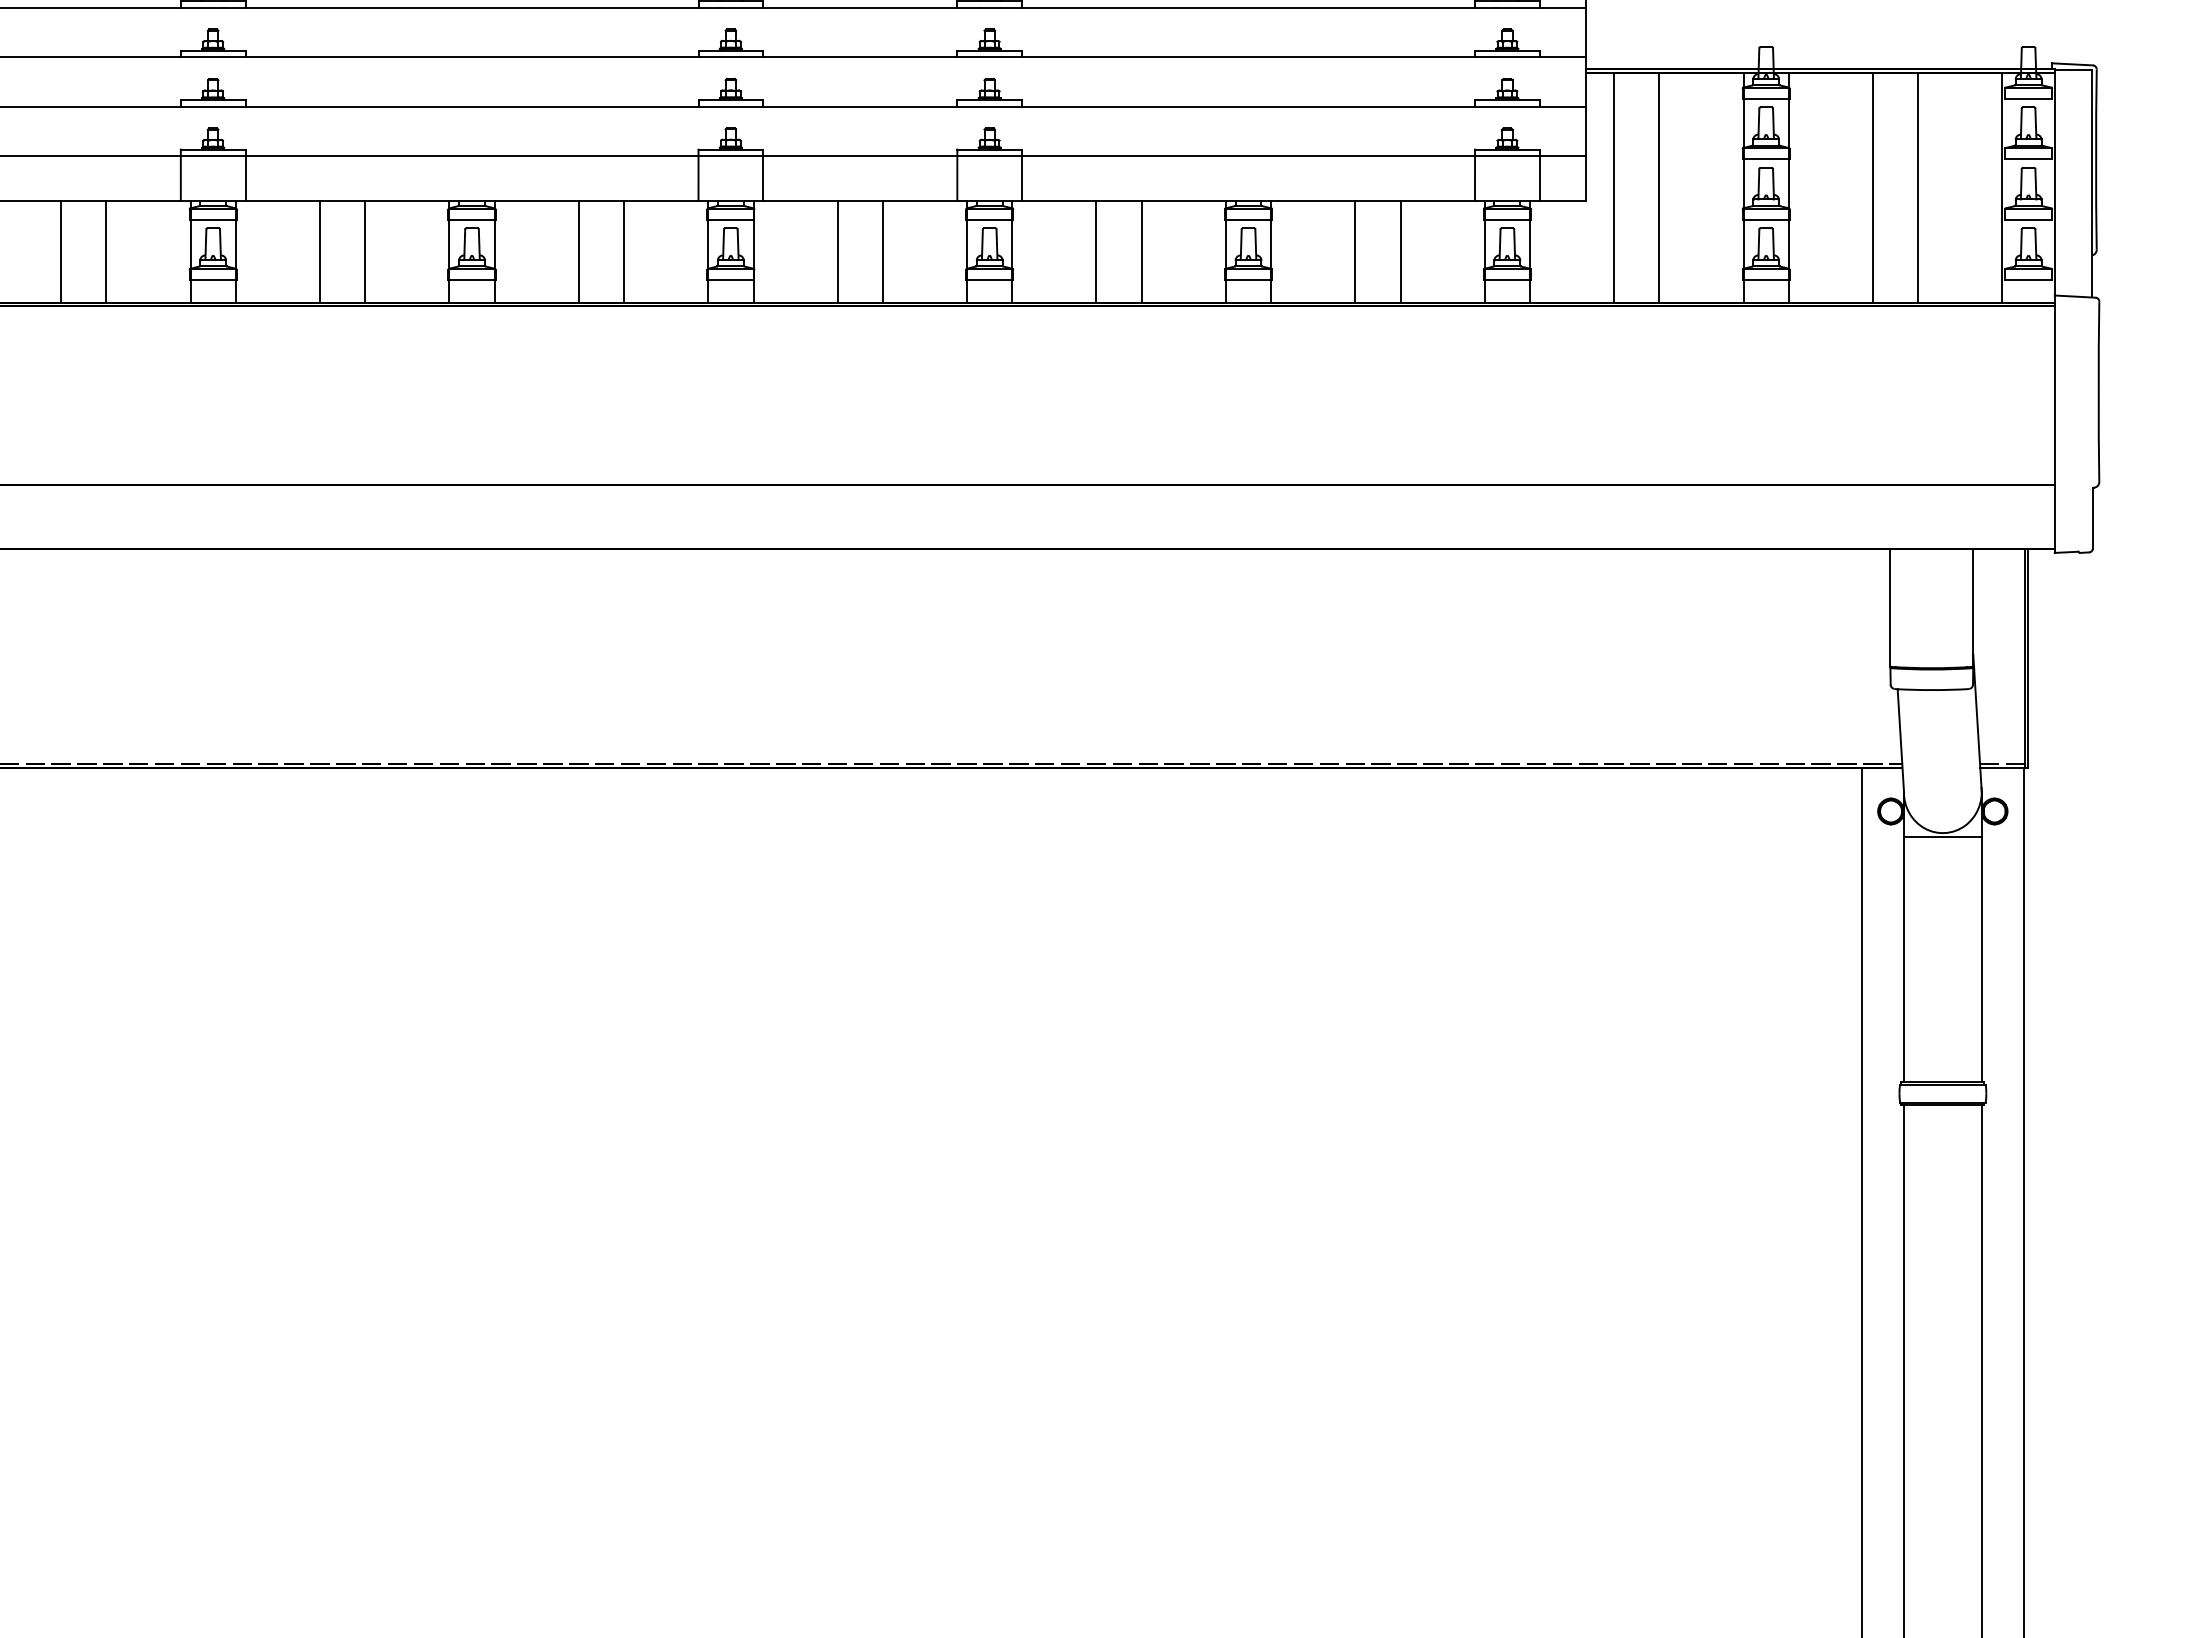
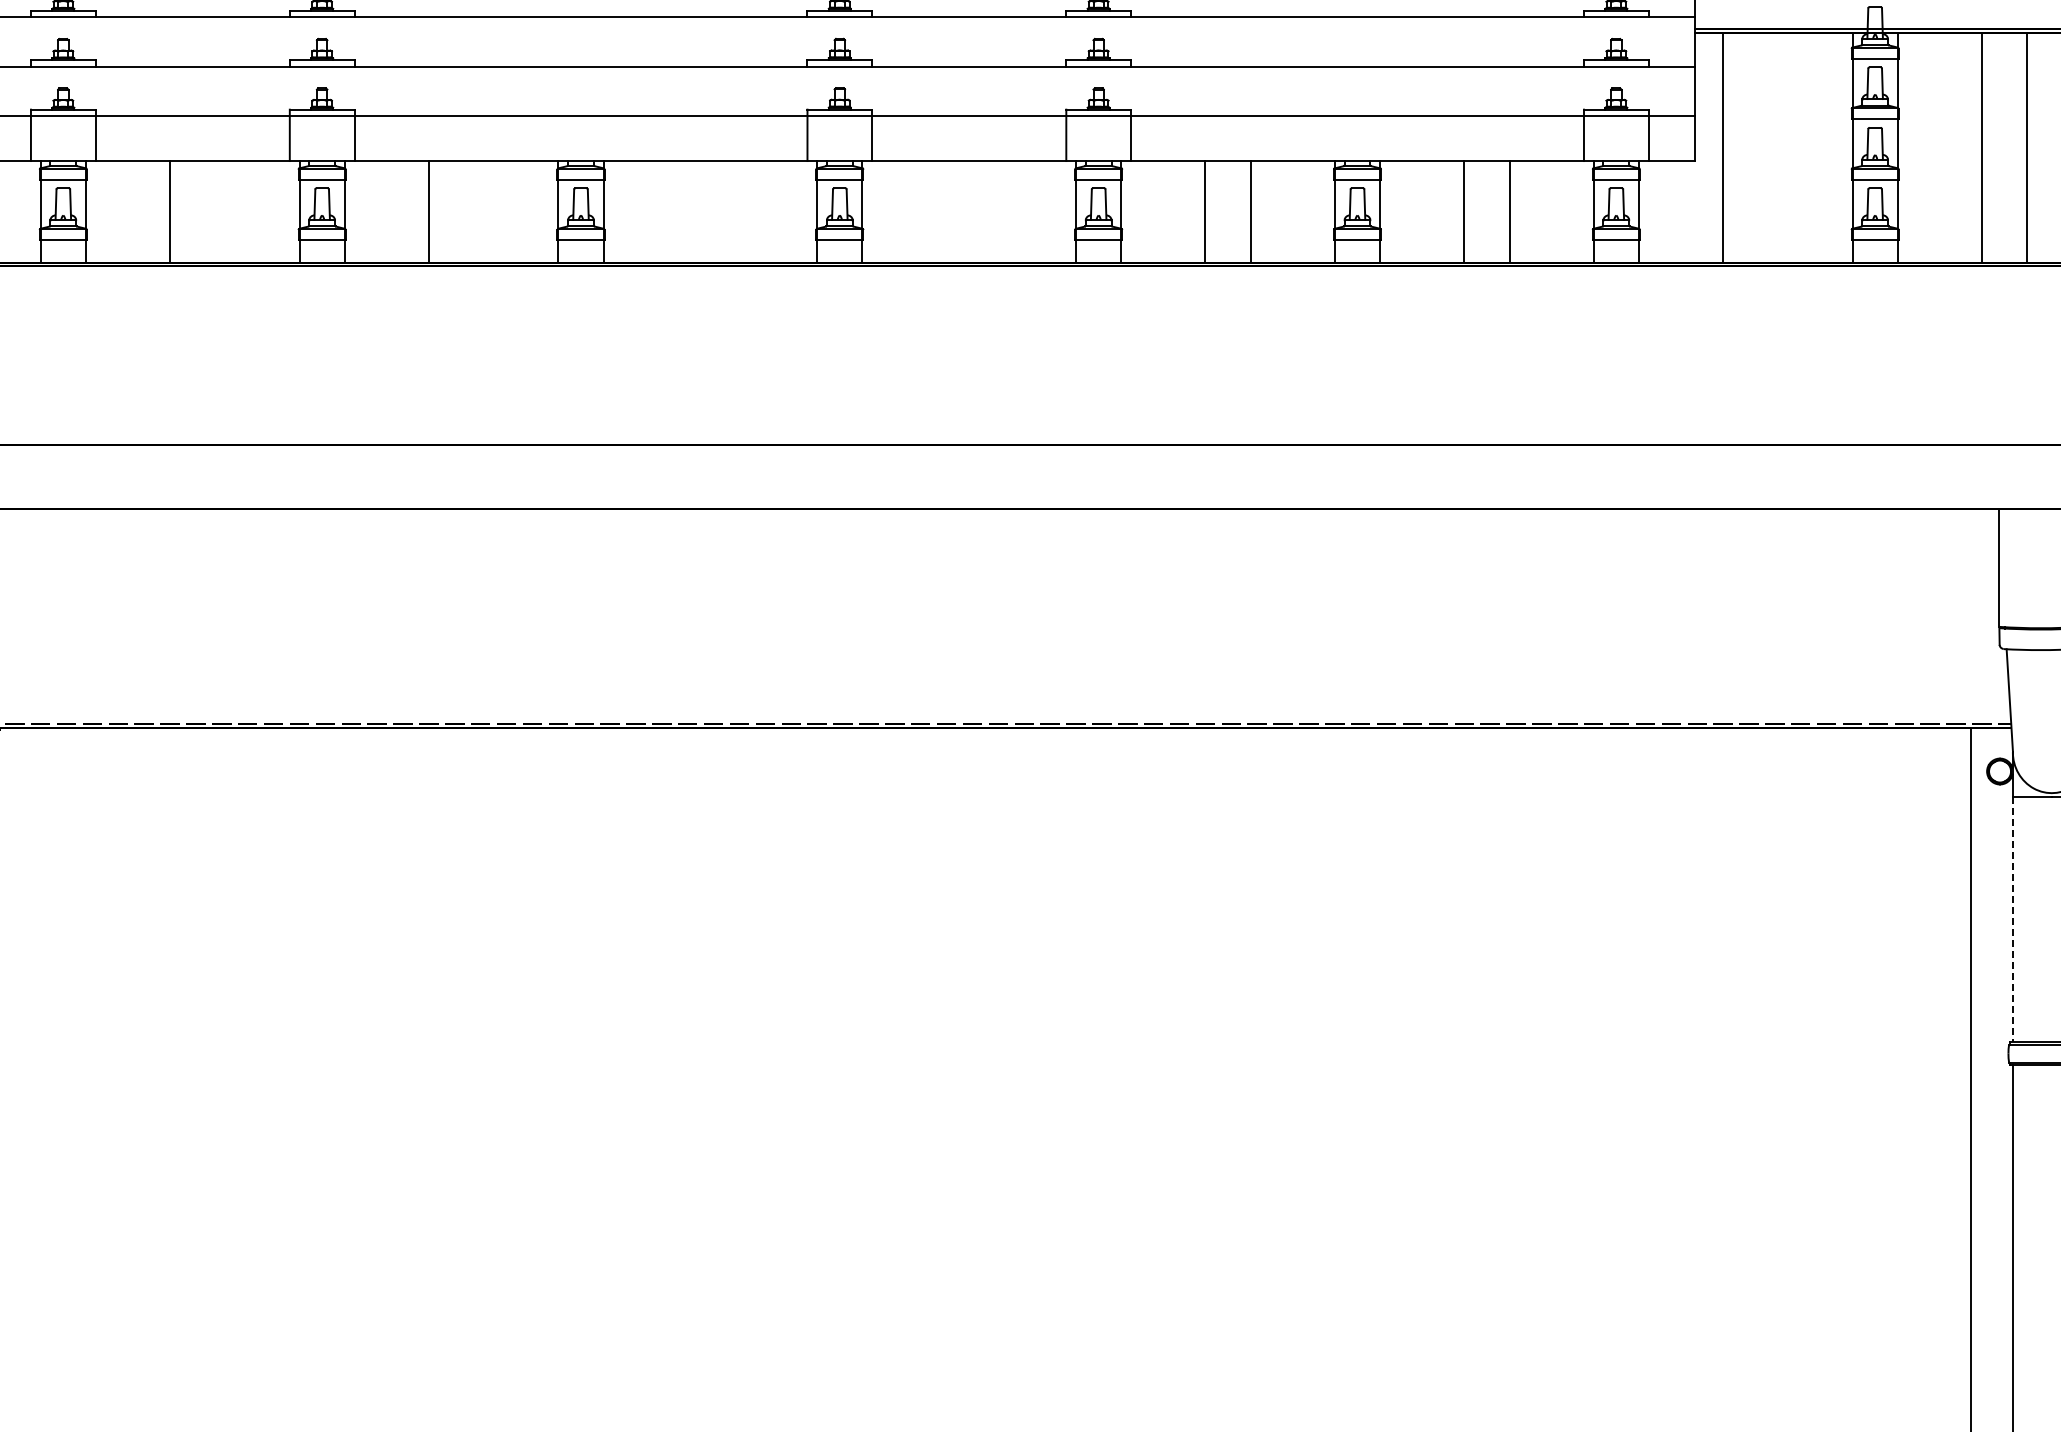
line: (1659, 188) -> (1768, 148), removed
line: (106, 252) -> (215, 212), removed
line: (365, 252) -> (474, 212), removed
line: (578, 252) -> (687, 212), removed
line: (624, 252) -> (733, 212), removed
line: (837, 252) -> (946, 212), removed
line: (882, 252) -> (991, 212), removed
line: (1904, 959) -> (2013, 919), solid -> dashed

